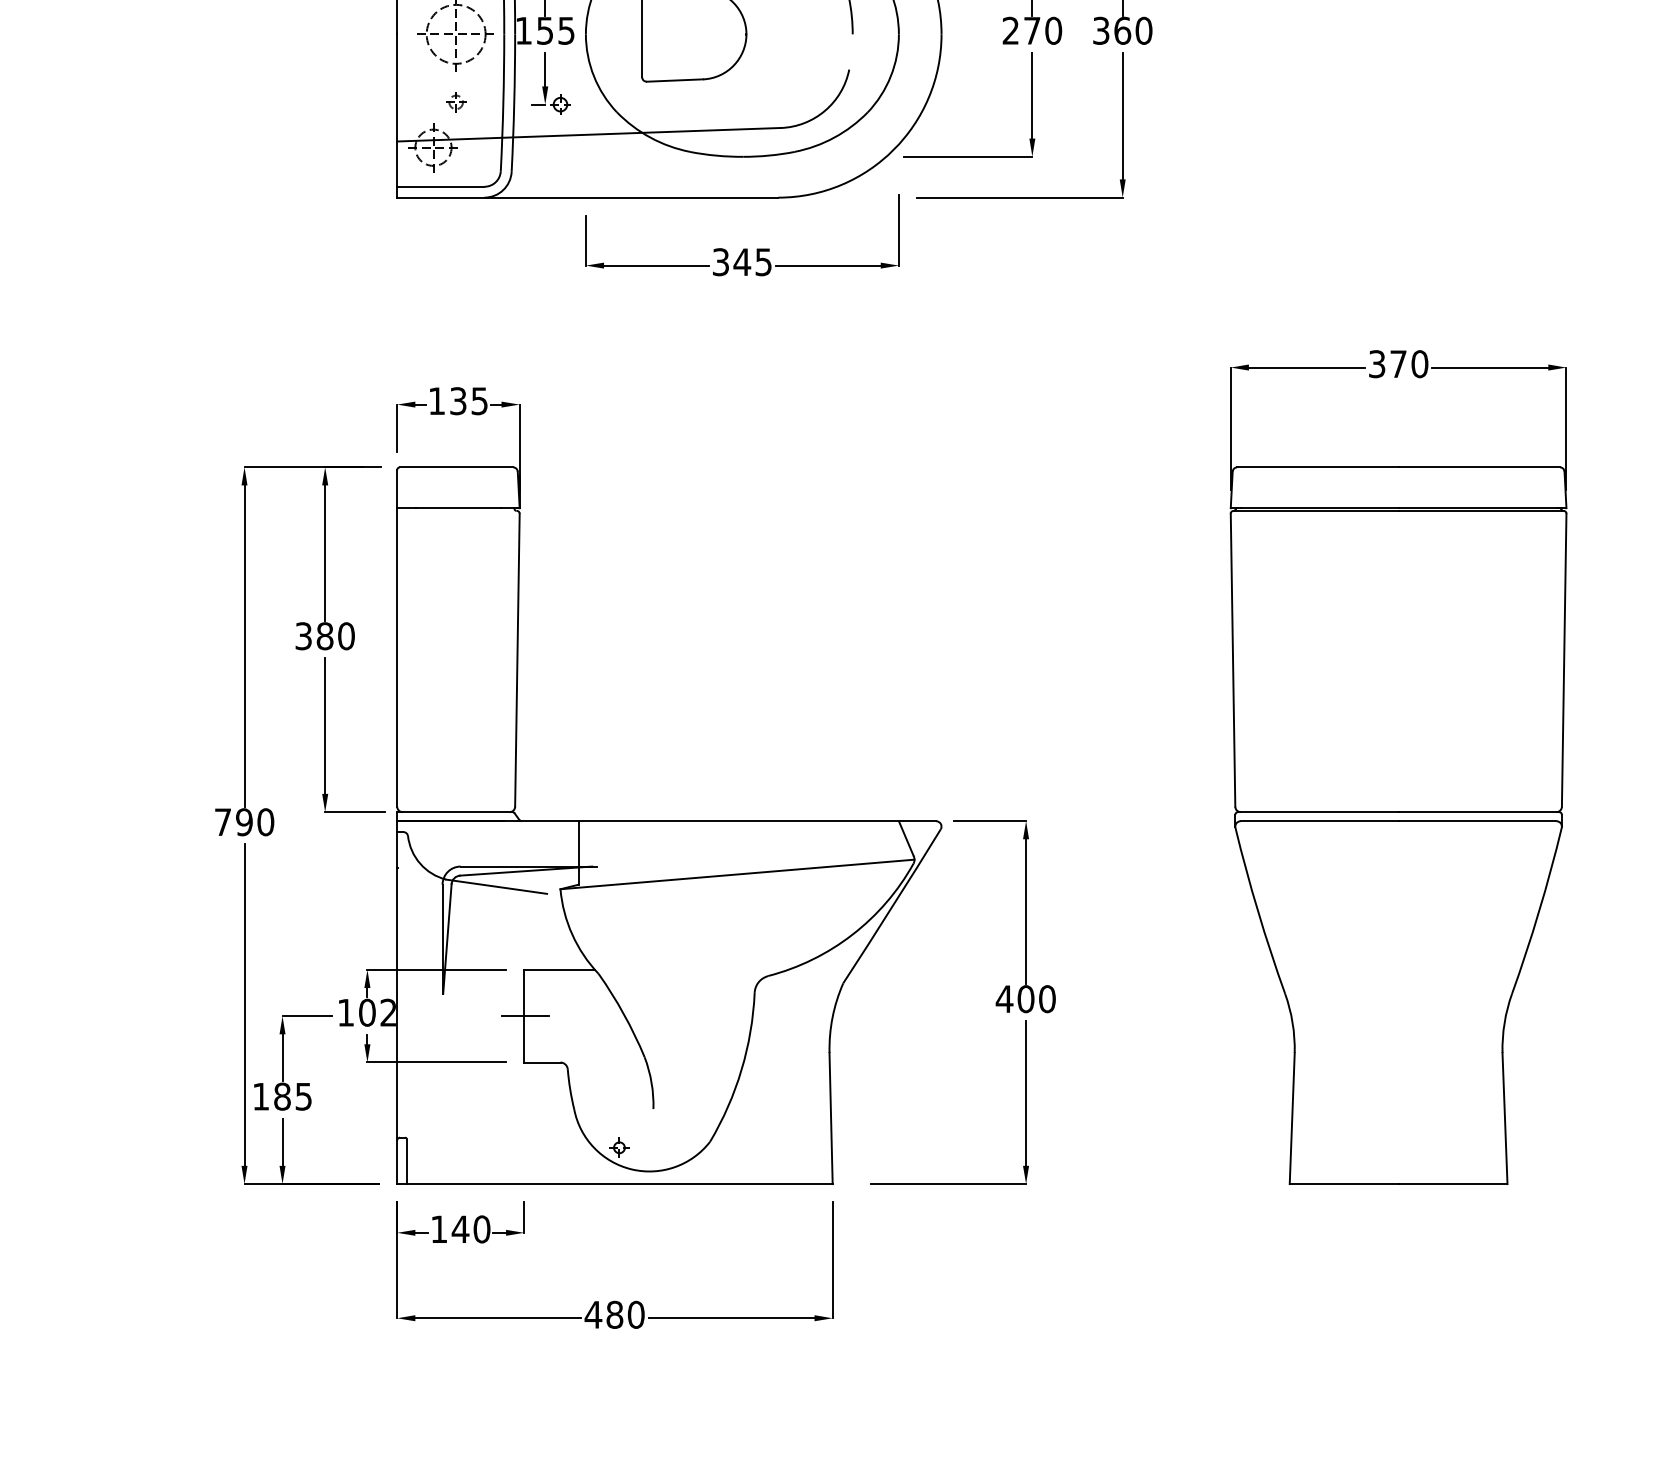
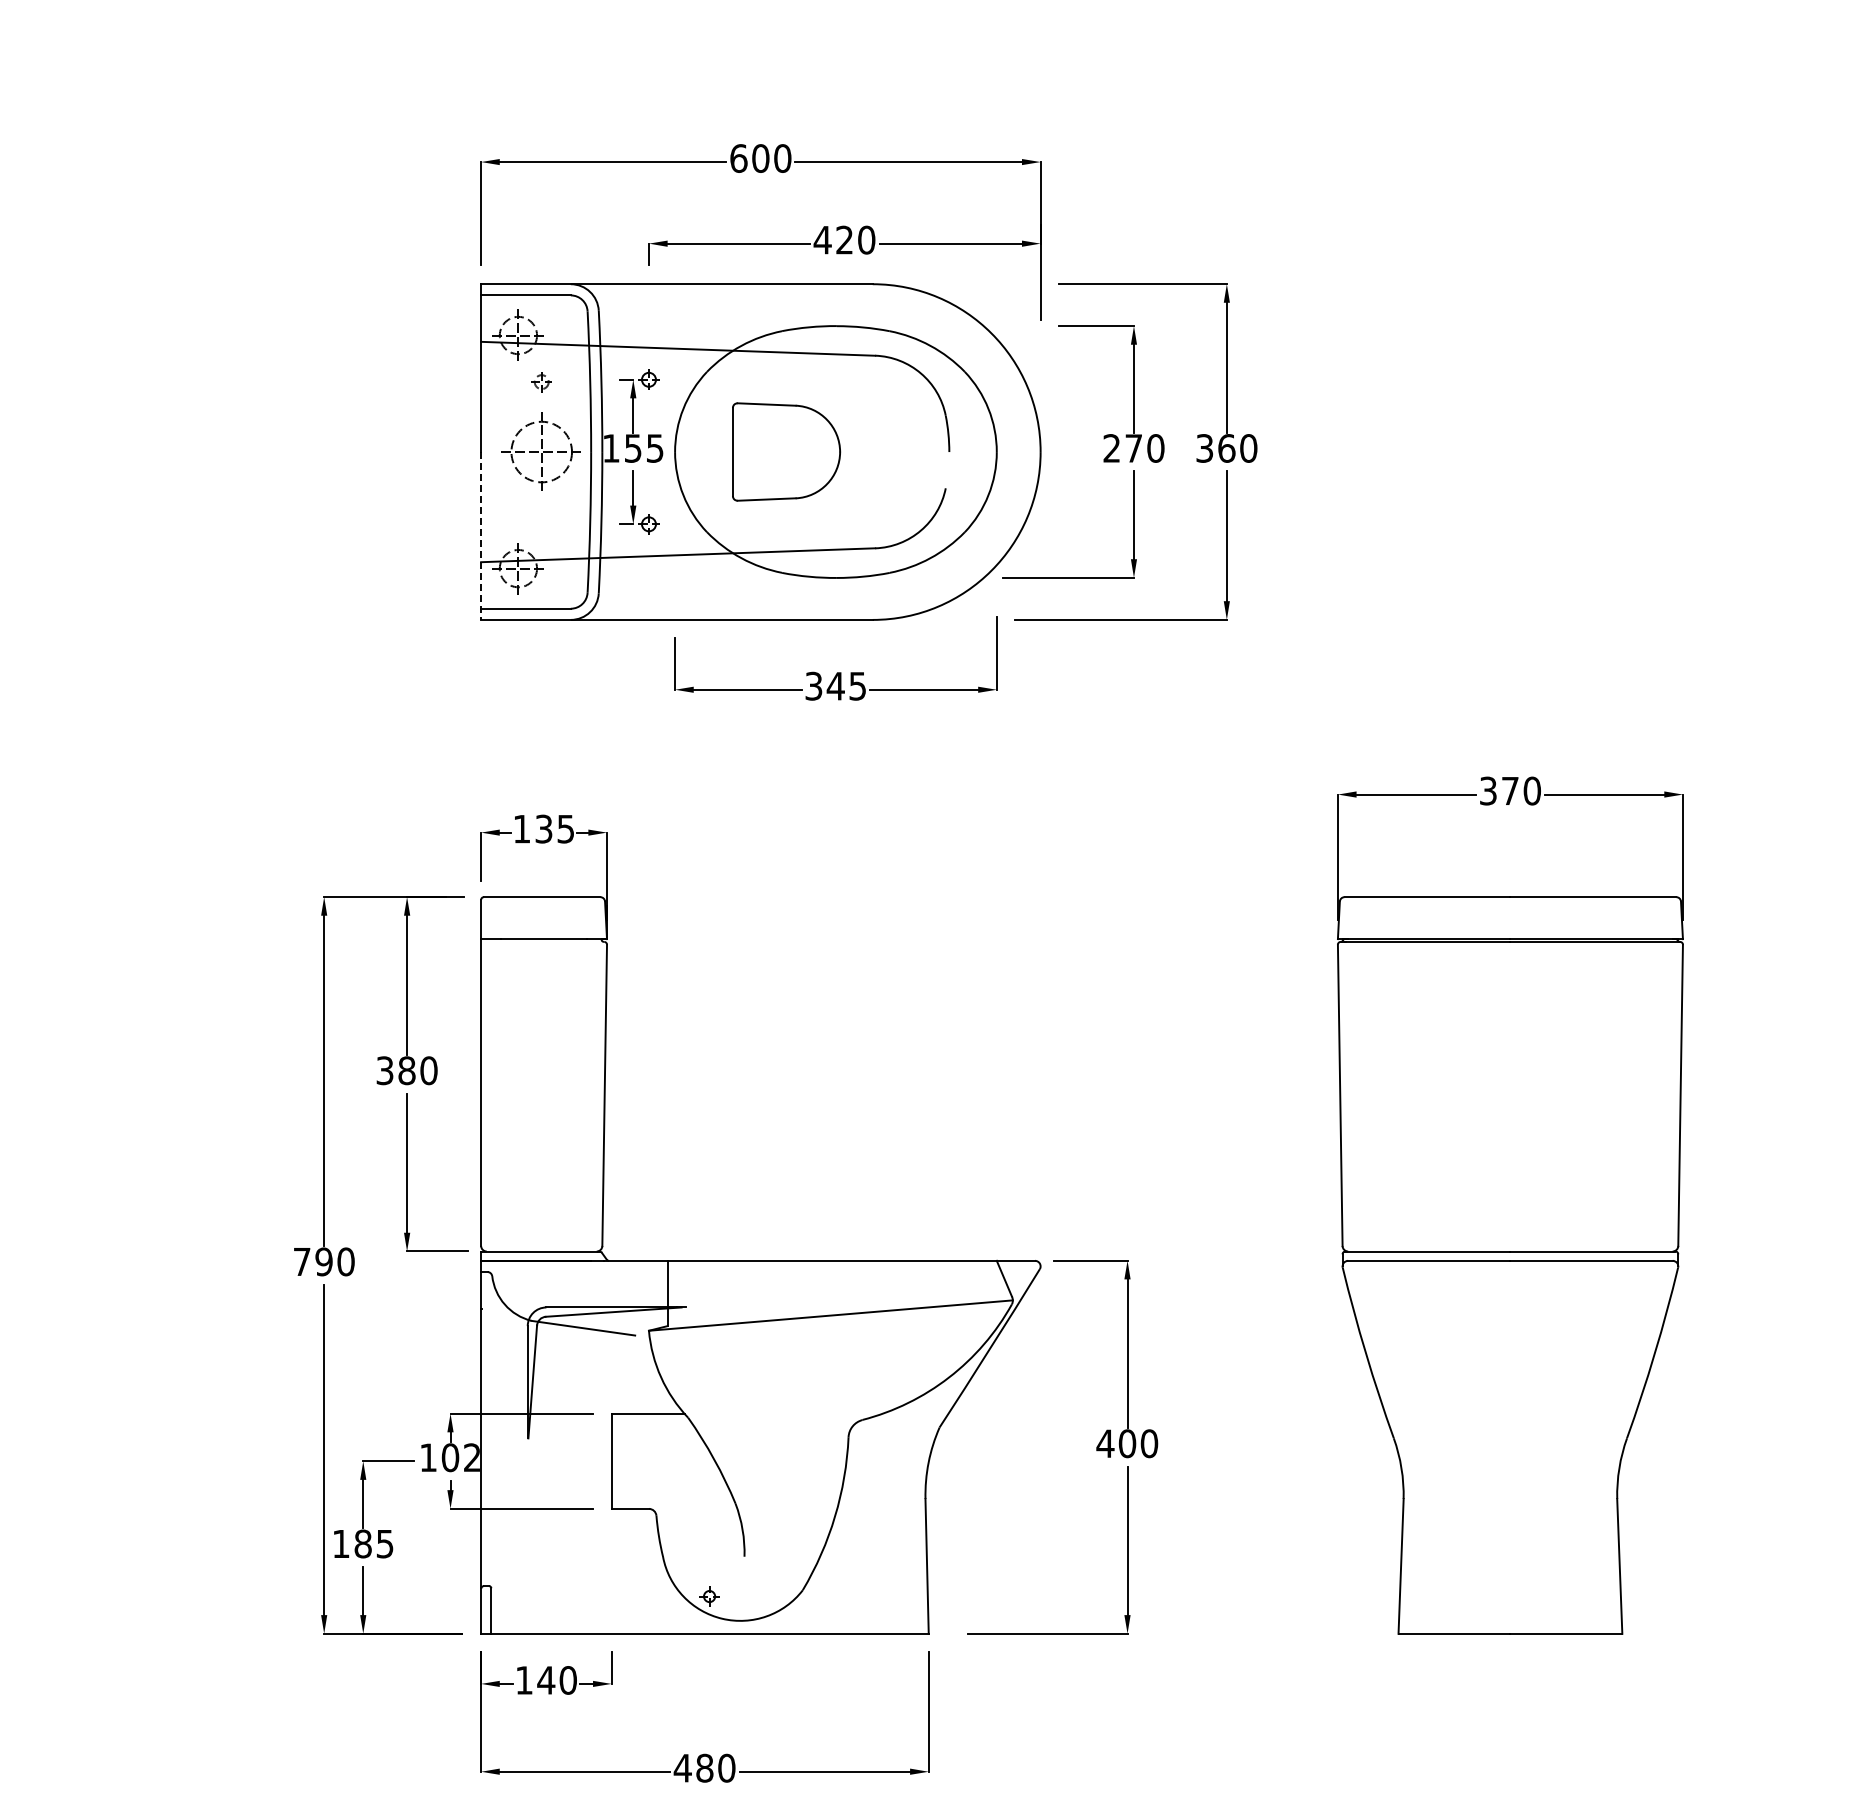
part: (455, 101) -> (541, 521), removed
line: (397, 116) -> (481, 536), solid -> dashed
line: (525, 1016) -> (612, 1461), removed

